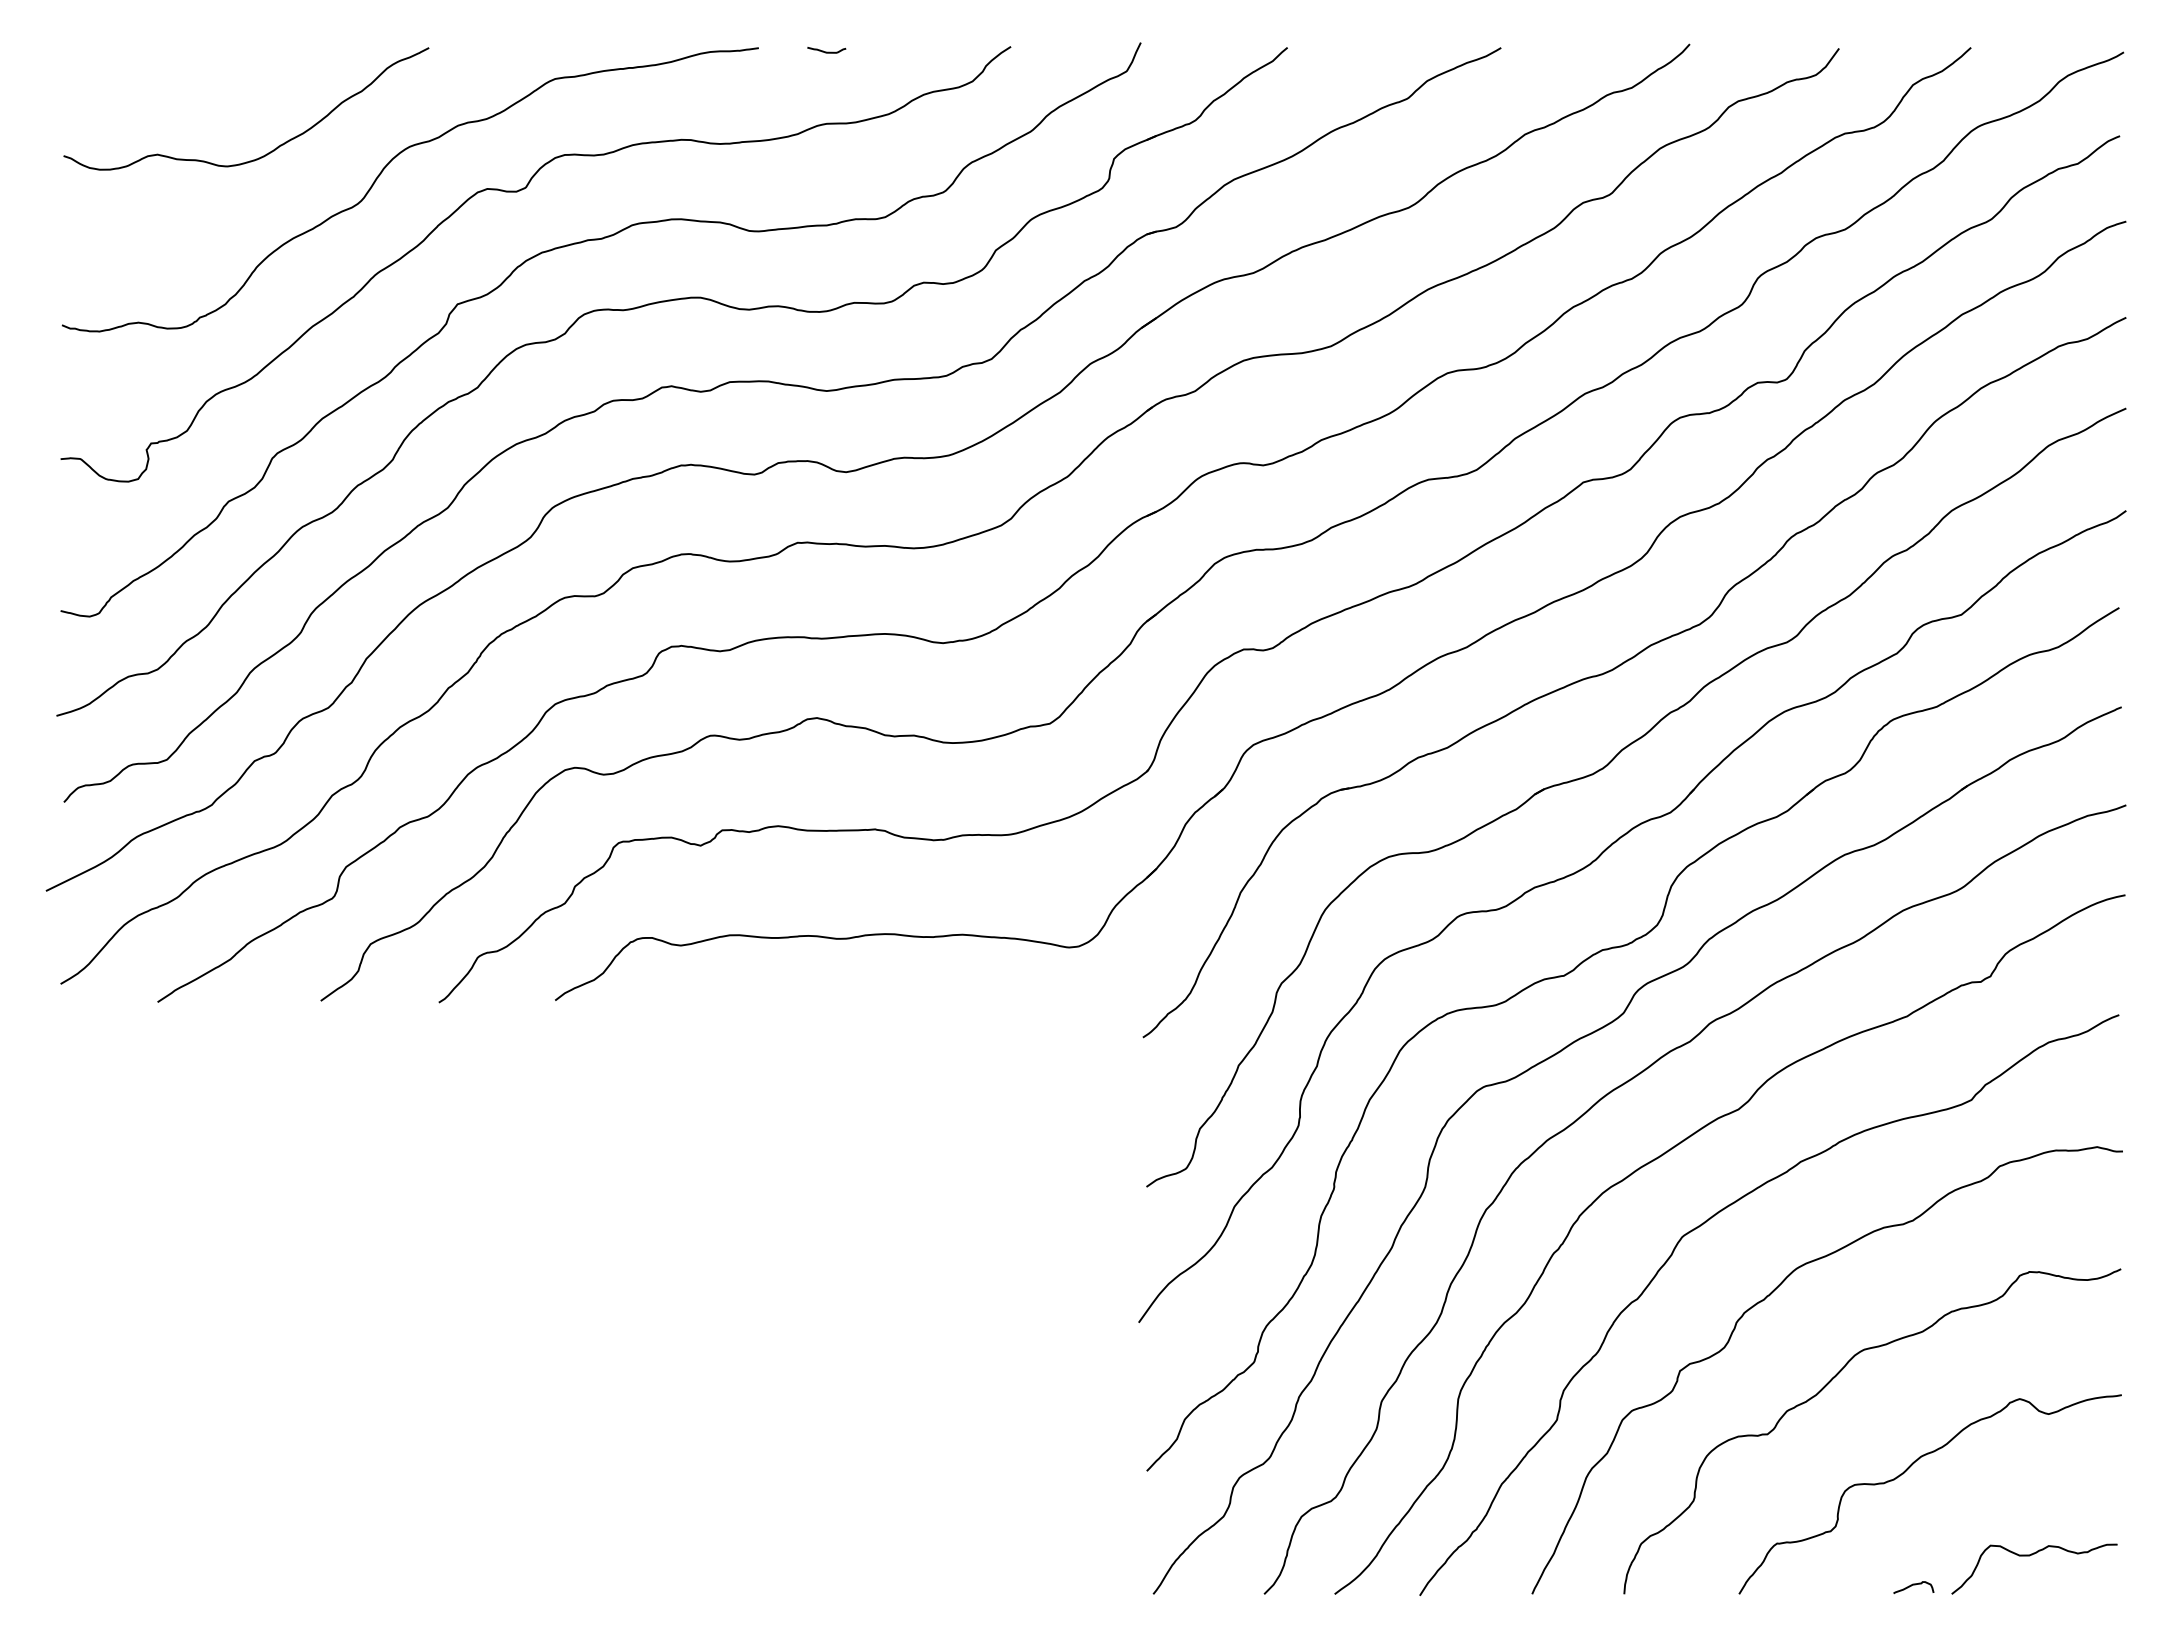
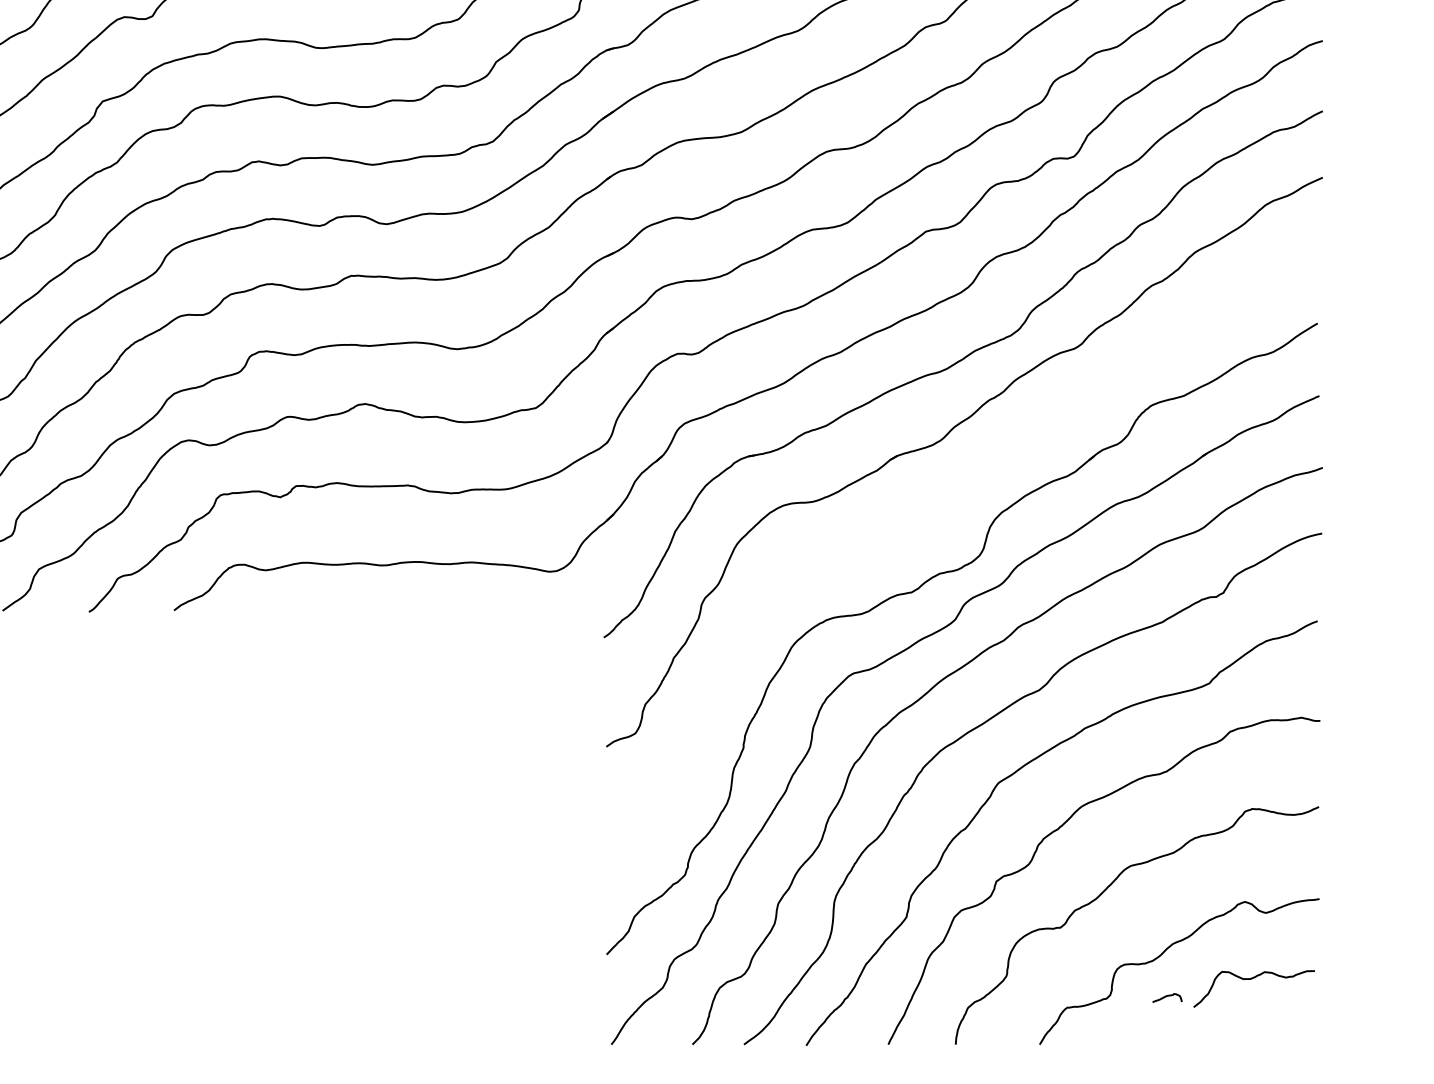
part: (1590, 865) -> (931, 511), removed
curve: (2029, 1556) -> (1250, 979), moved
curve: (1913, 1585) -> (1167, 996), moved

